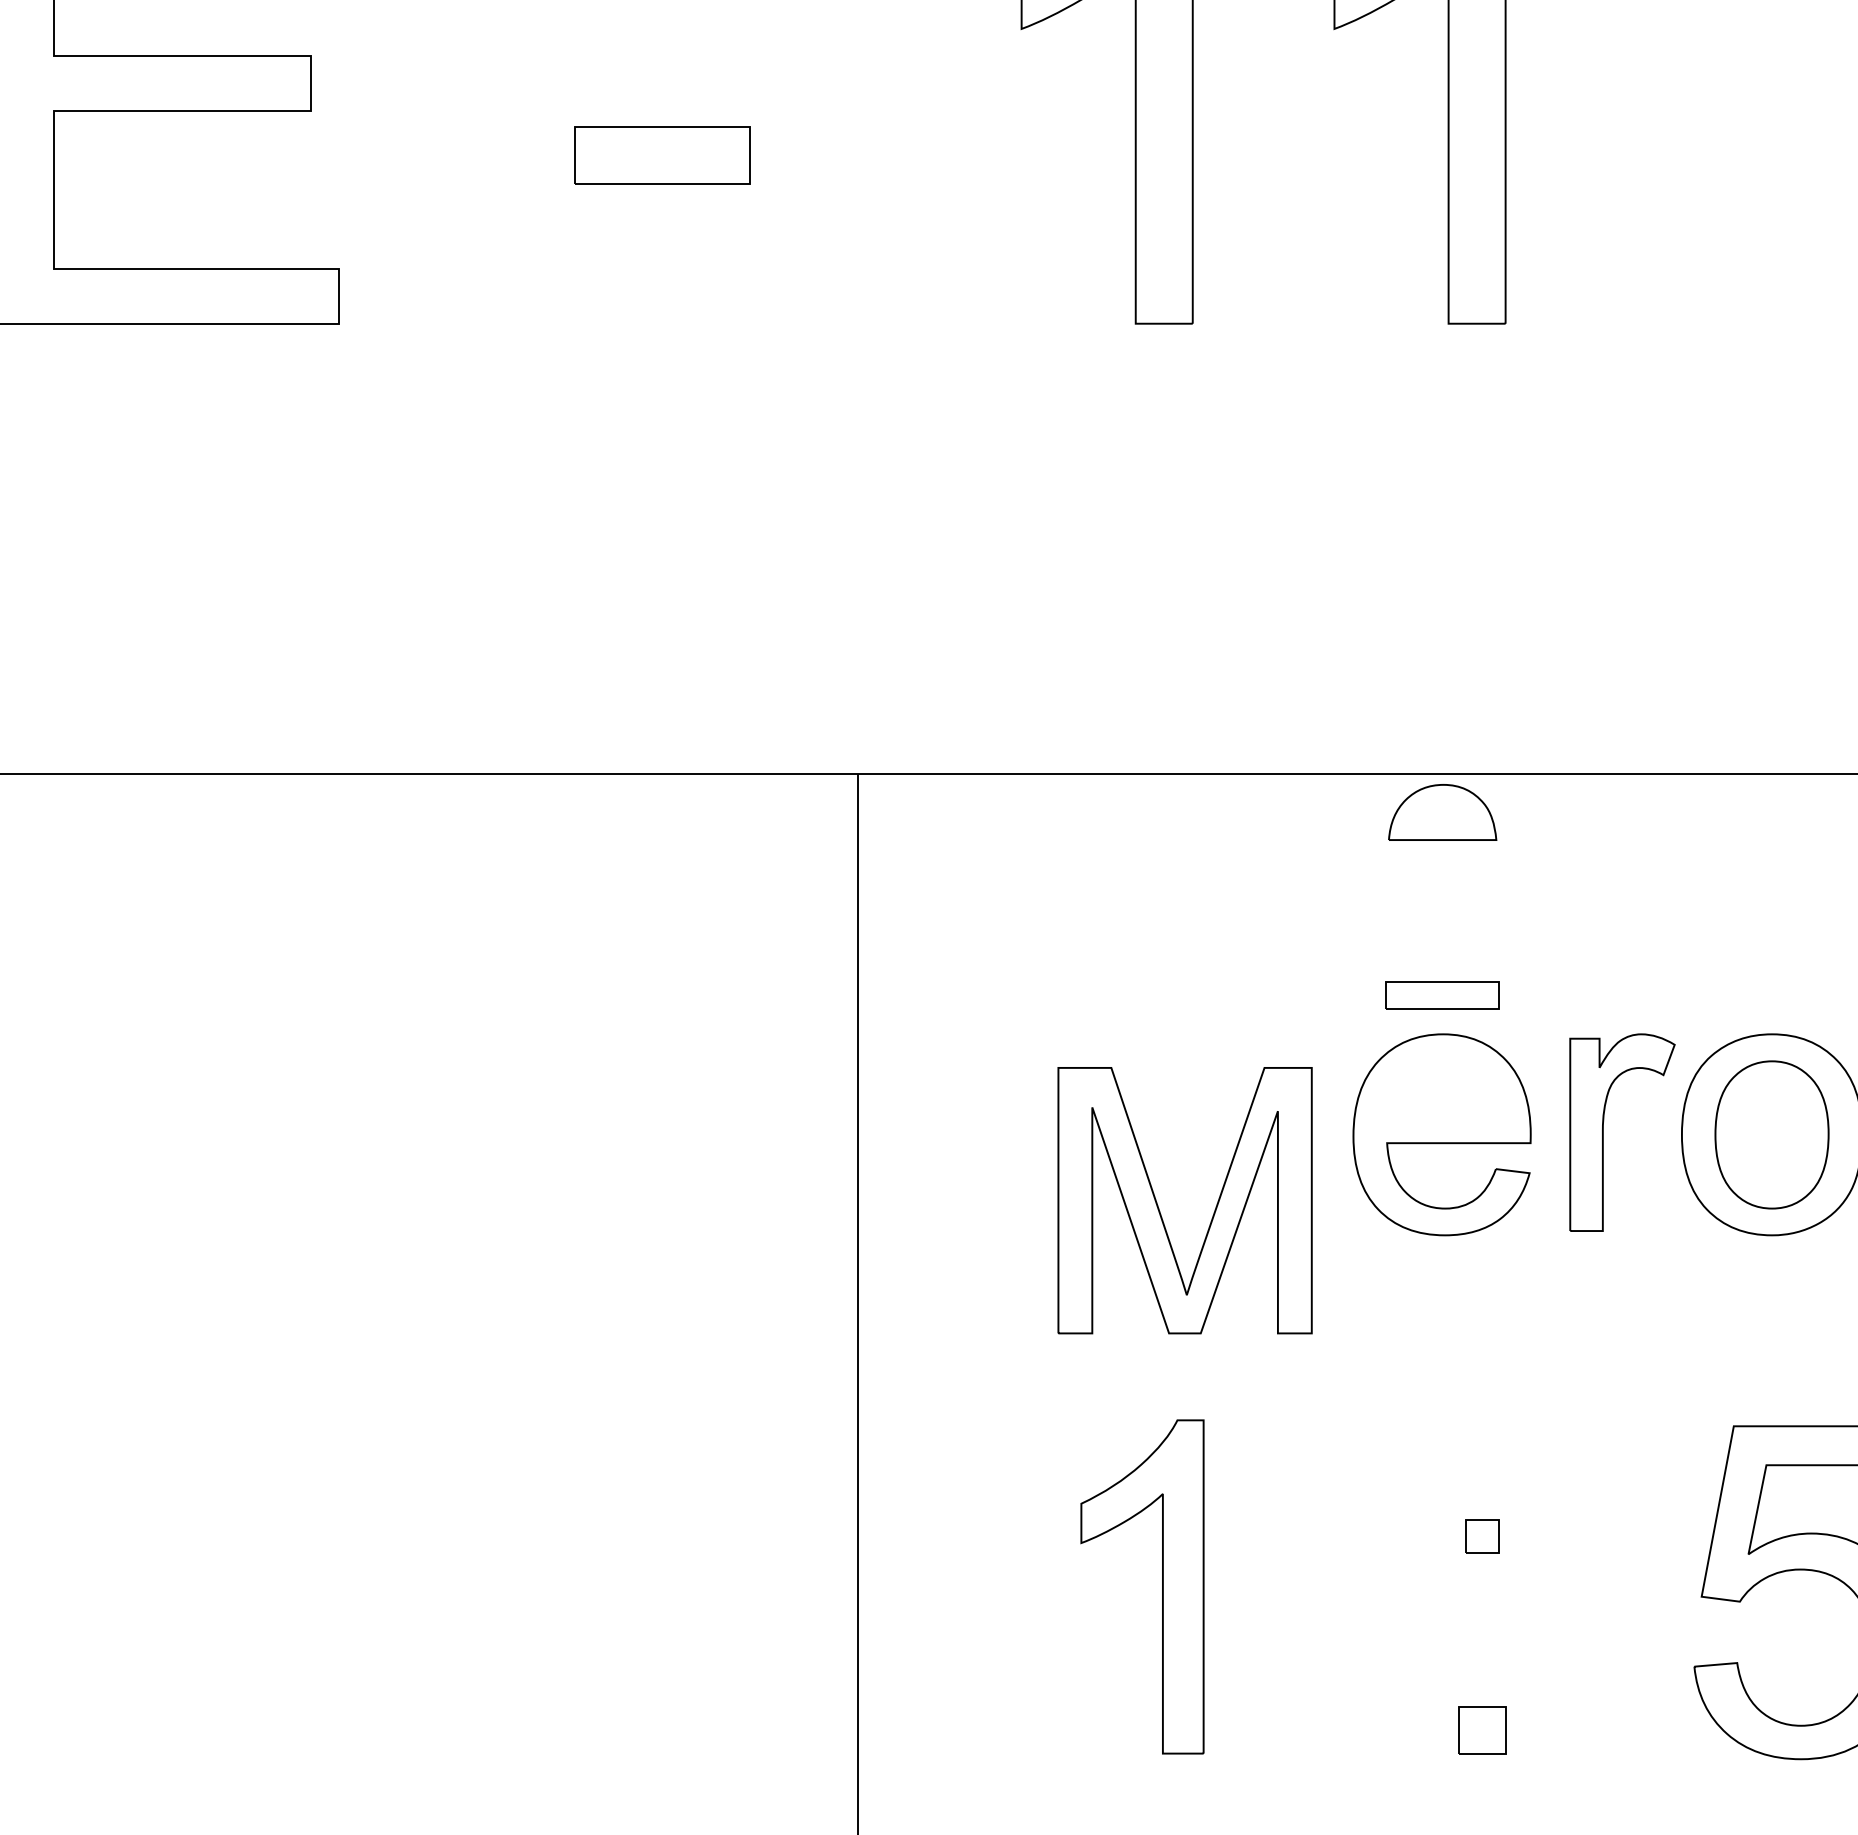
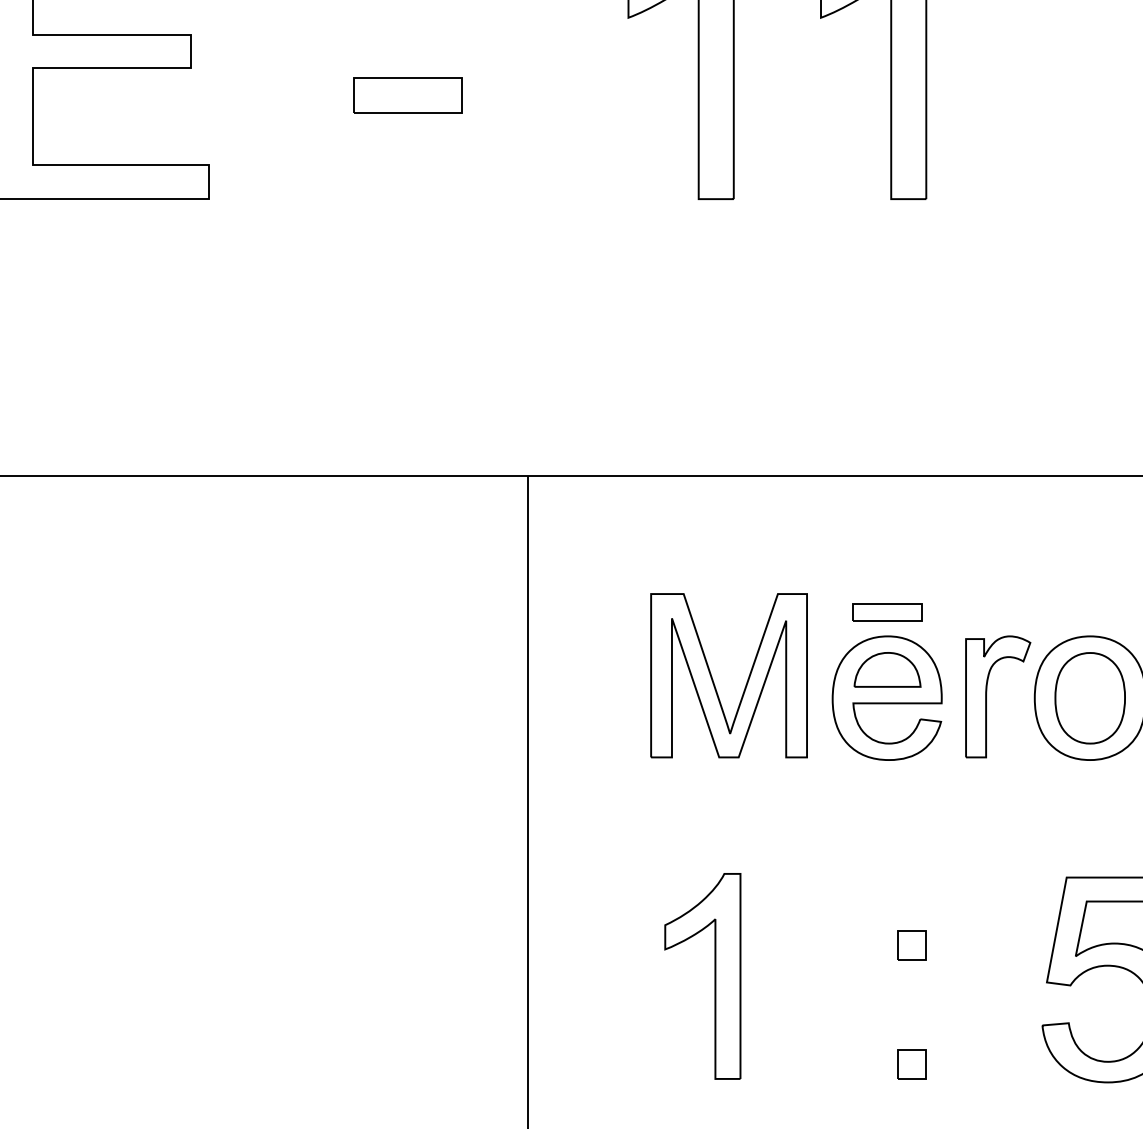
part: (1442, 811) -> (887, 669), moved
part: (1159, 1206) -> (713, 679), moved
part: (1481, 1536) -> (911, 945), size x1.43

